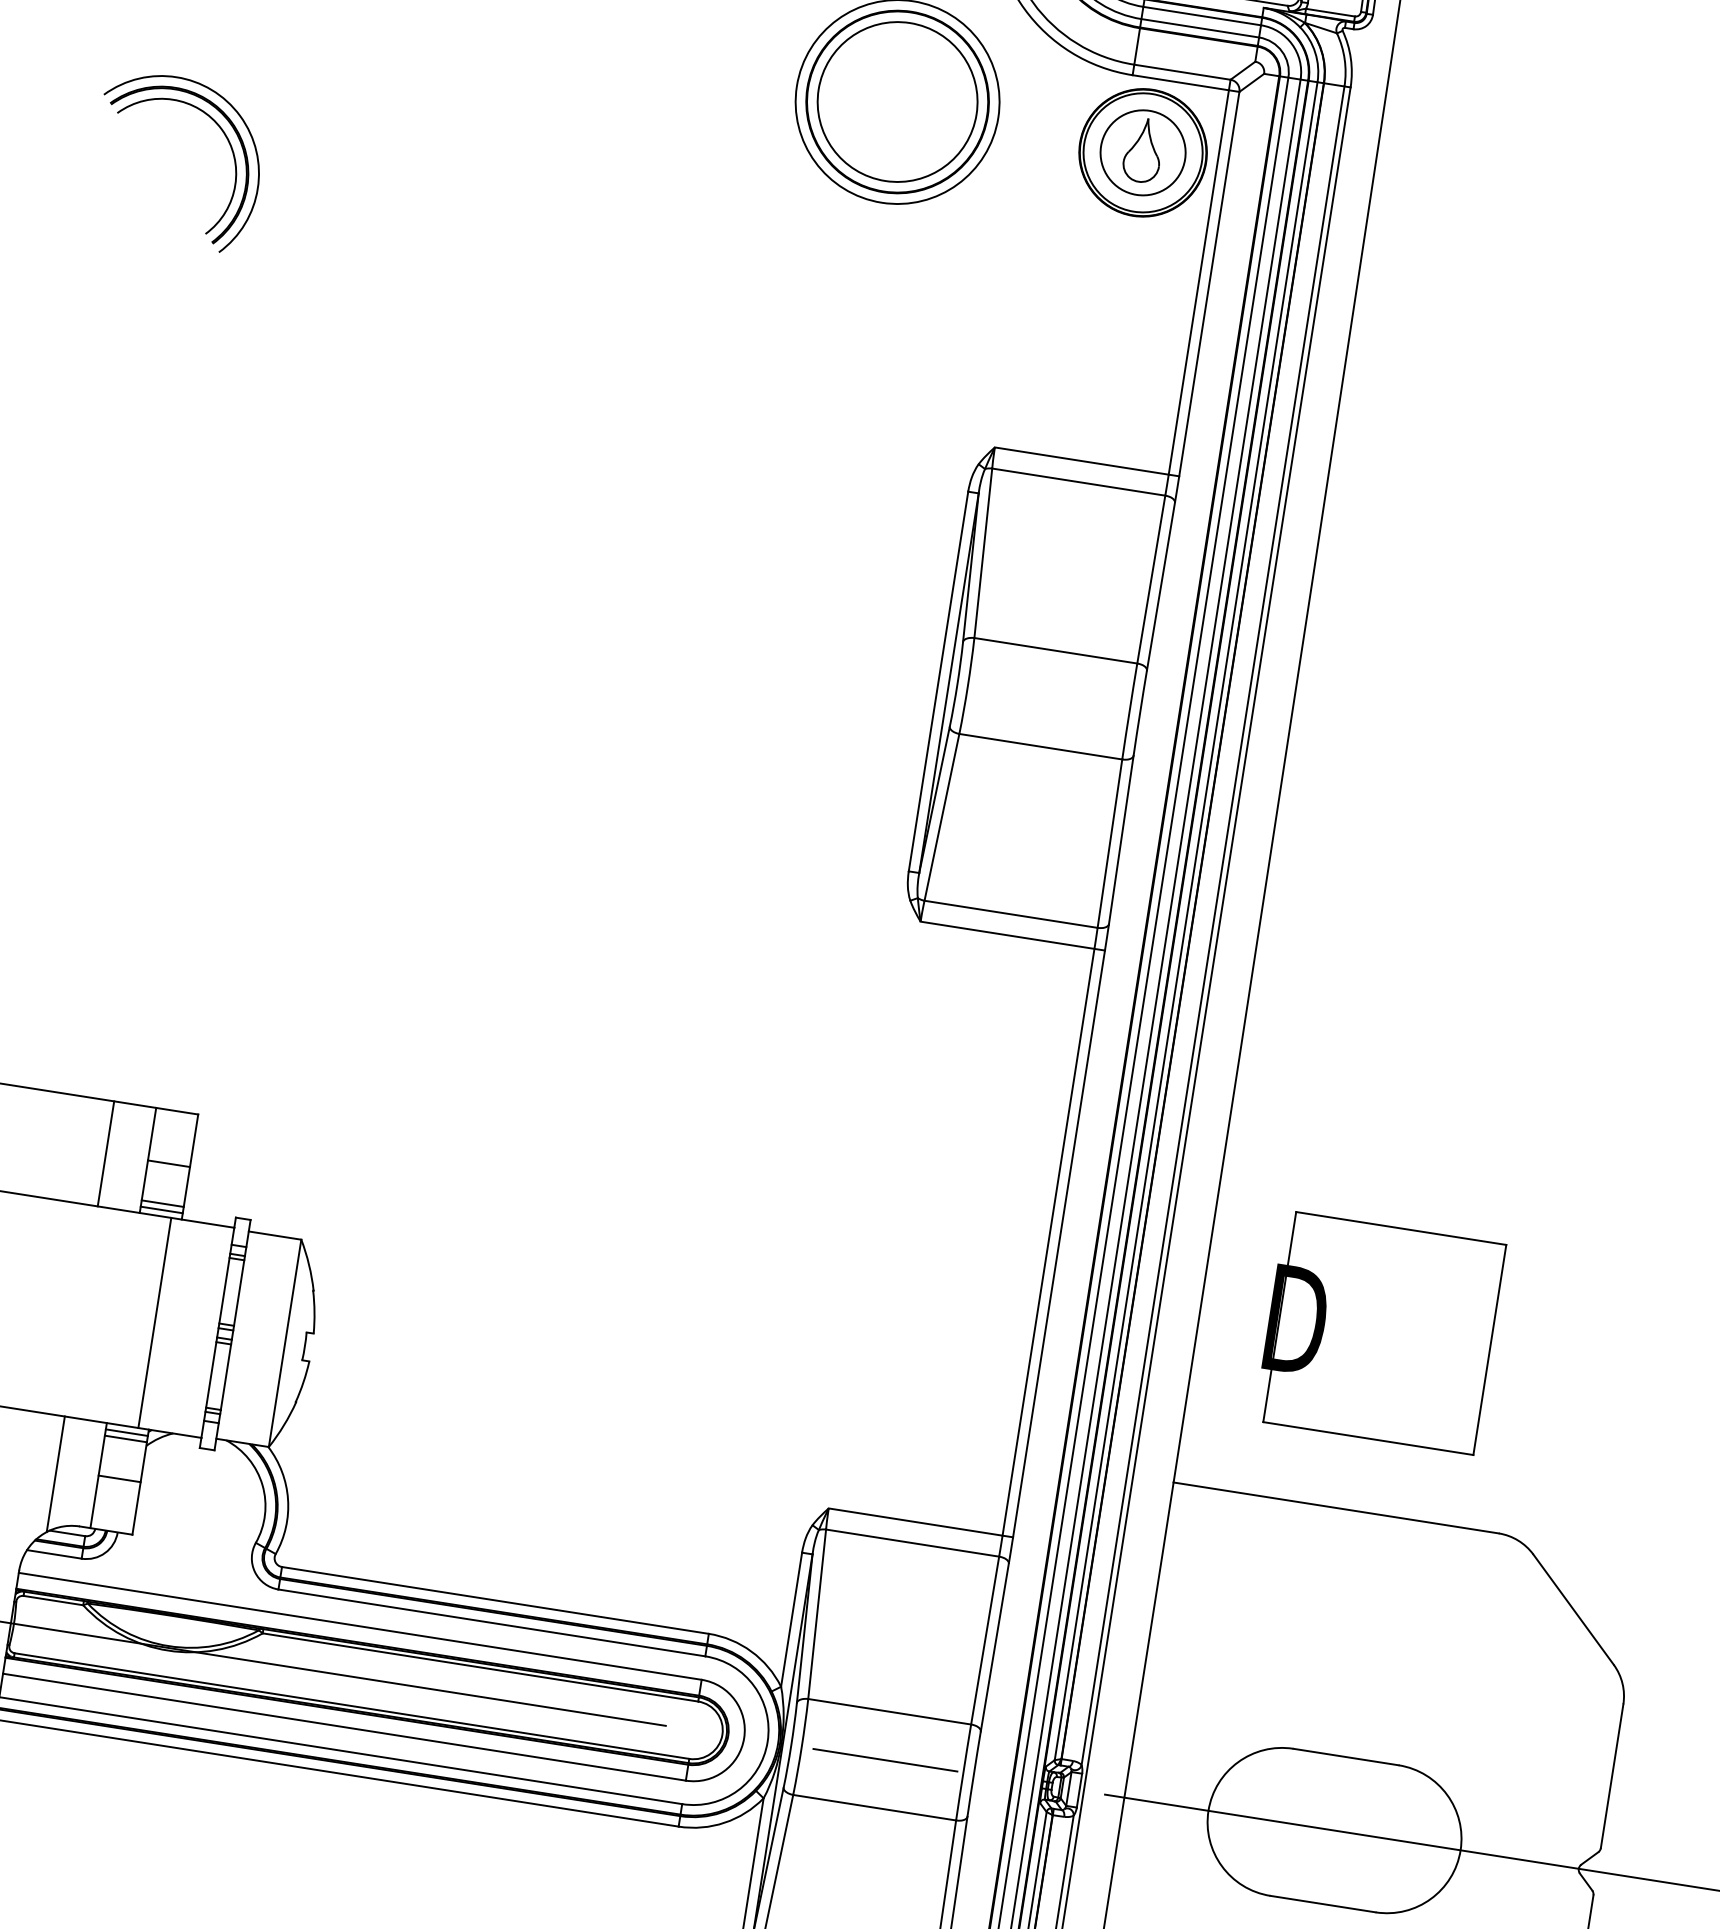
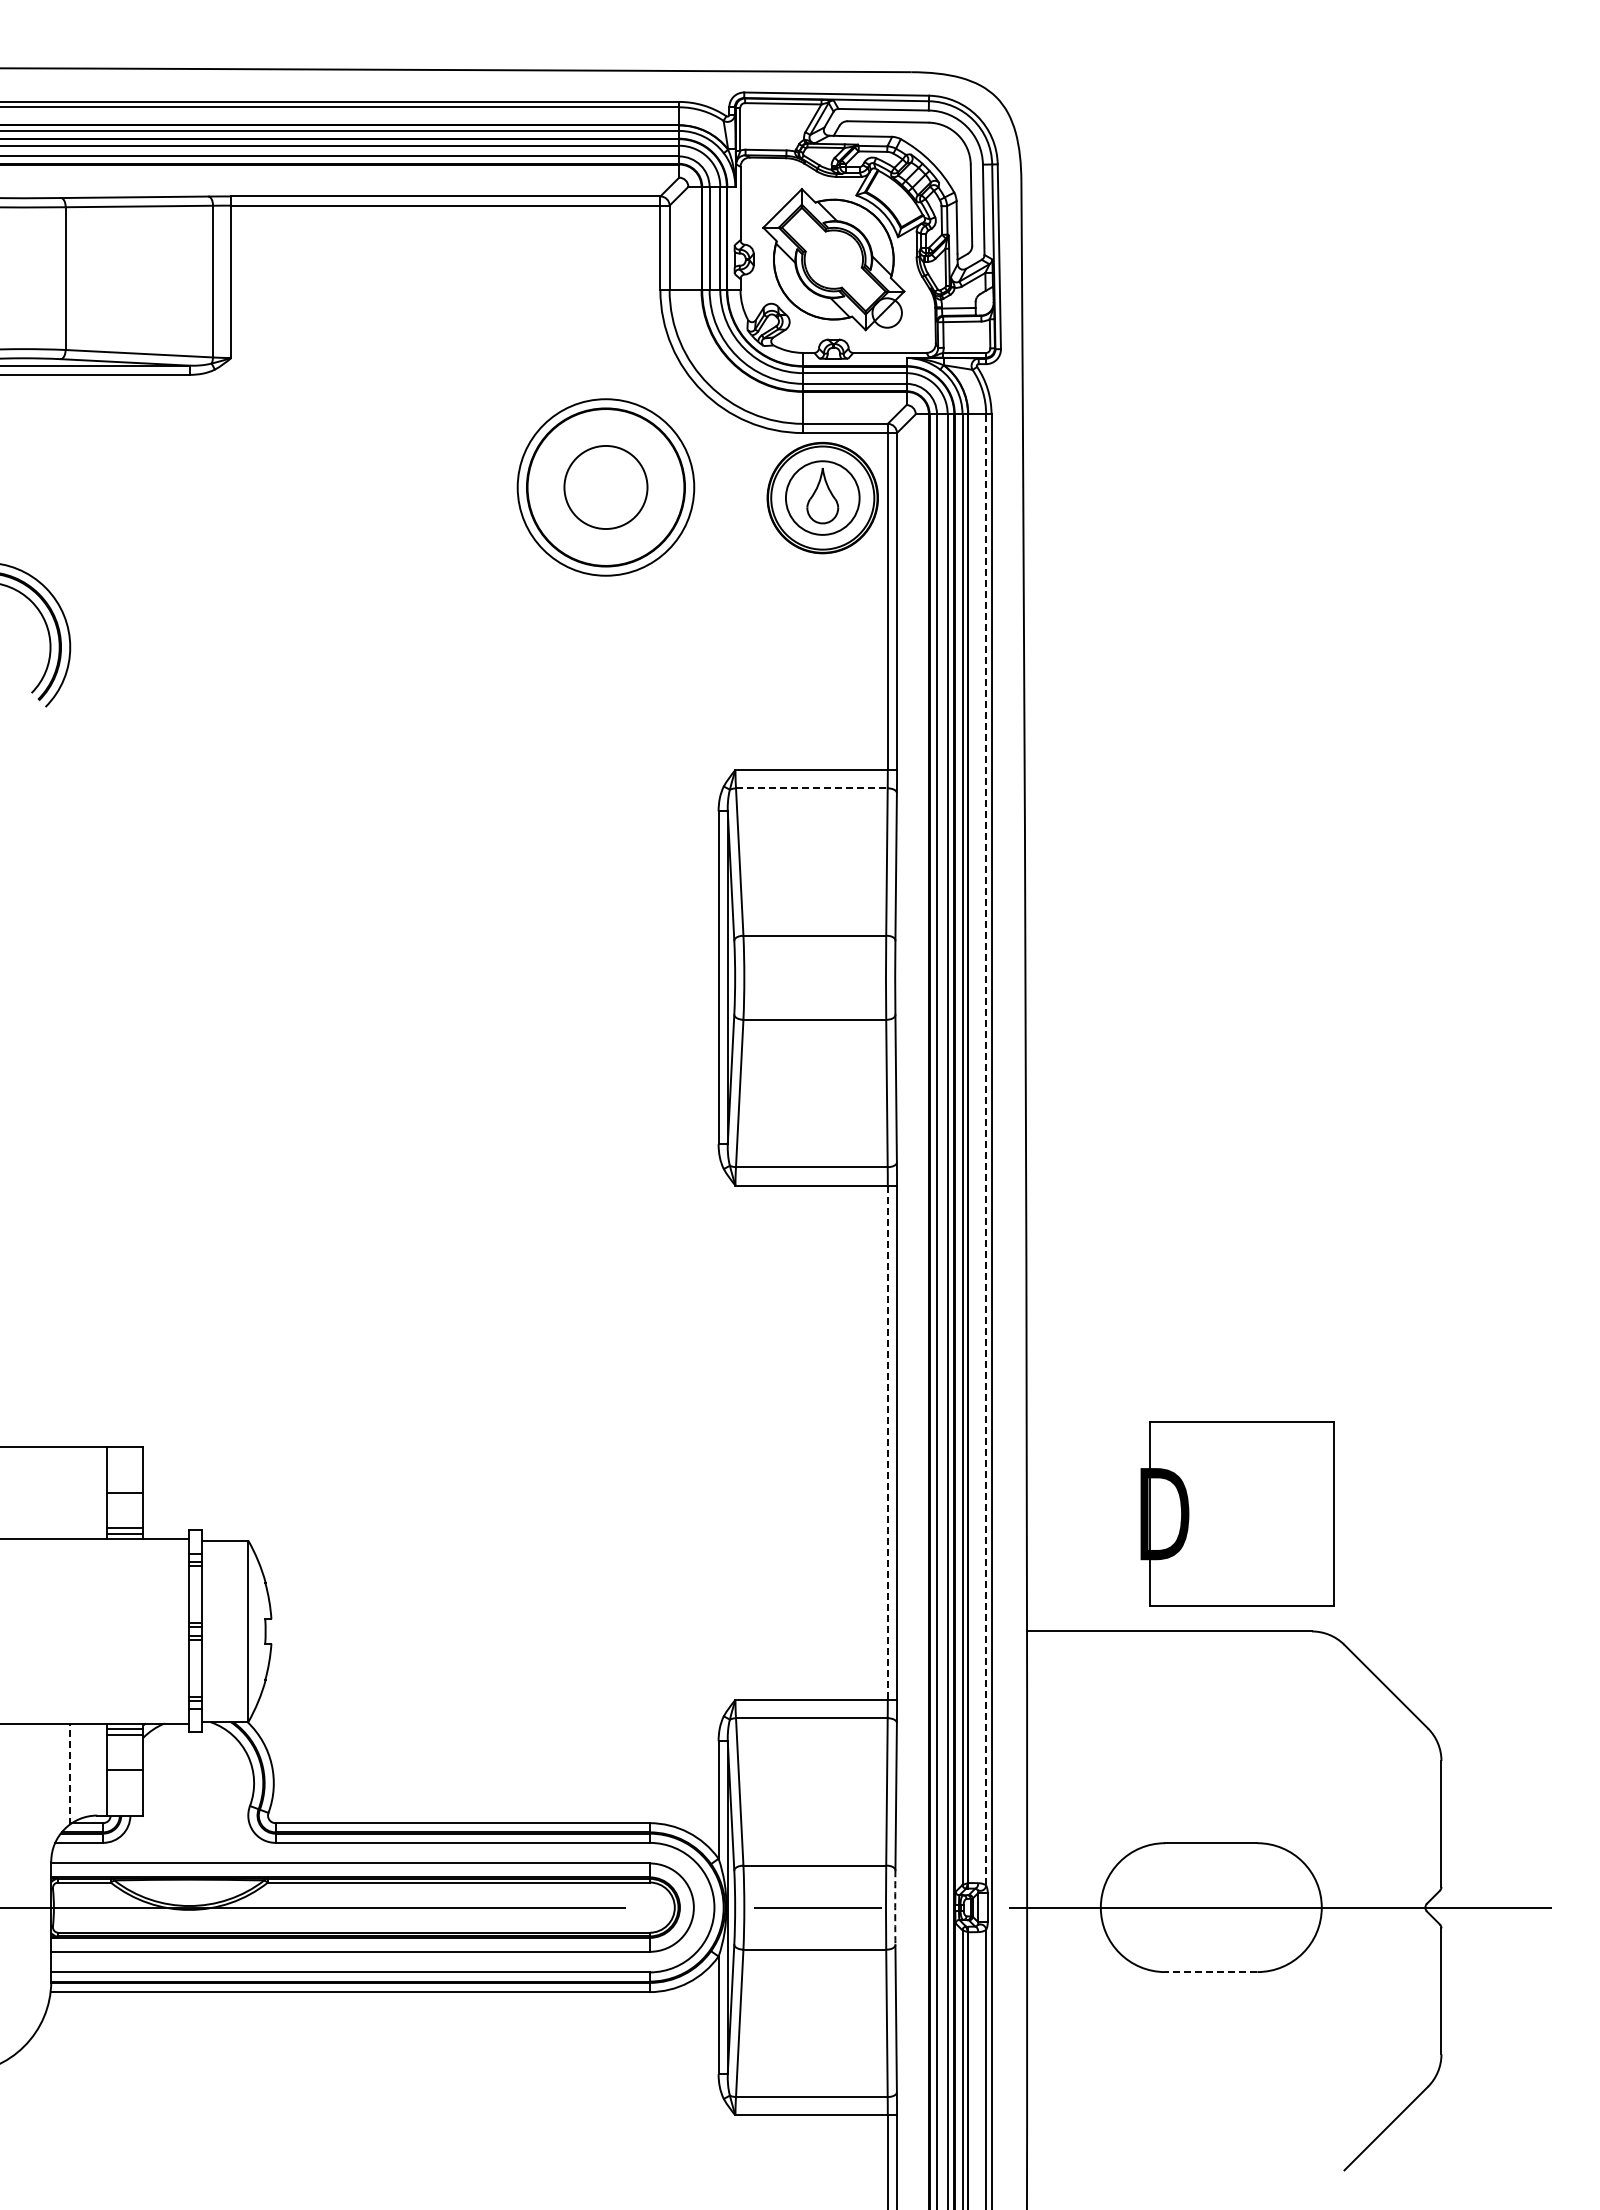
circle: (897, 101) -> (605, 487), size x0.6
line: (1078, 482) -> (811, 788), solid -> dashed
line: (1213, 925) -> (986, 1149), solid -> dashed
line: (105, 1154) -> (69, 1493), removed
line: (1048, 1243) -> (887, 1443), solid -> dashed
line: (155, 1323) -> (134, 1631), removed
part: (1380, 1332) -> (1237, 1513), moved
line: (55, 1474) -> (69, 1774), solid -> dashed
arc: (974, 1773) -> (895, 1907), solid -> dashed
line: (1322, 1904) -> (1210, 1972), solid -> dashed

